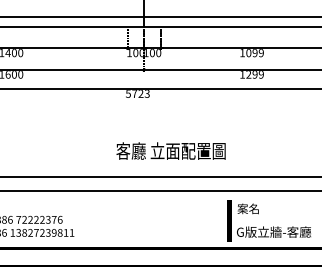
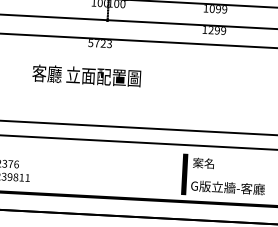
text: (170, 150) -> (86, 75), moved

